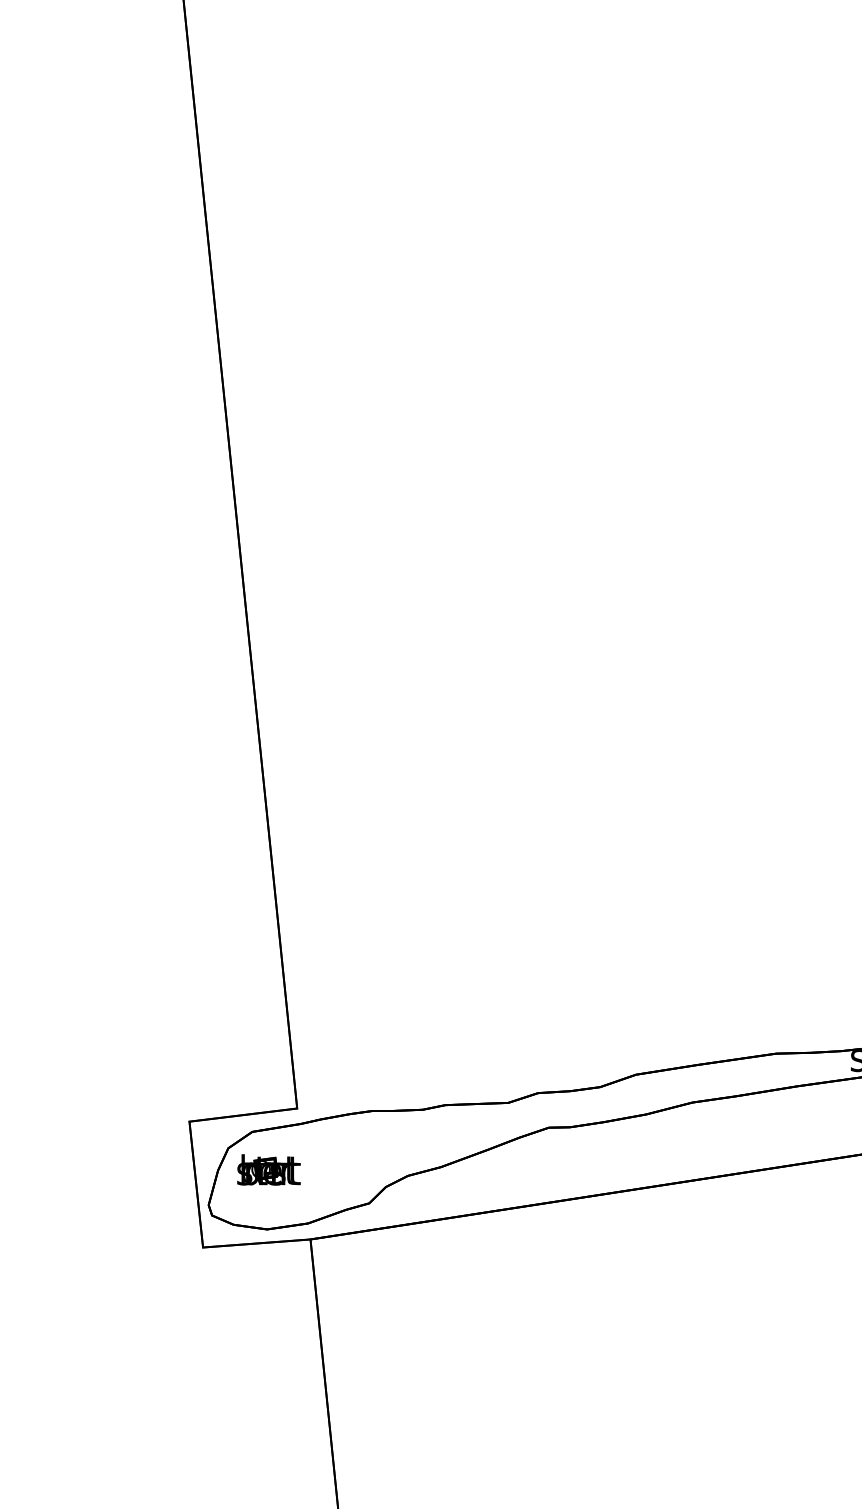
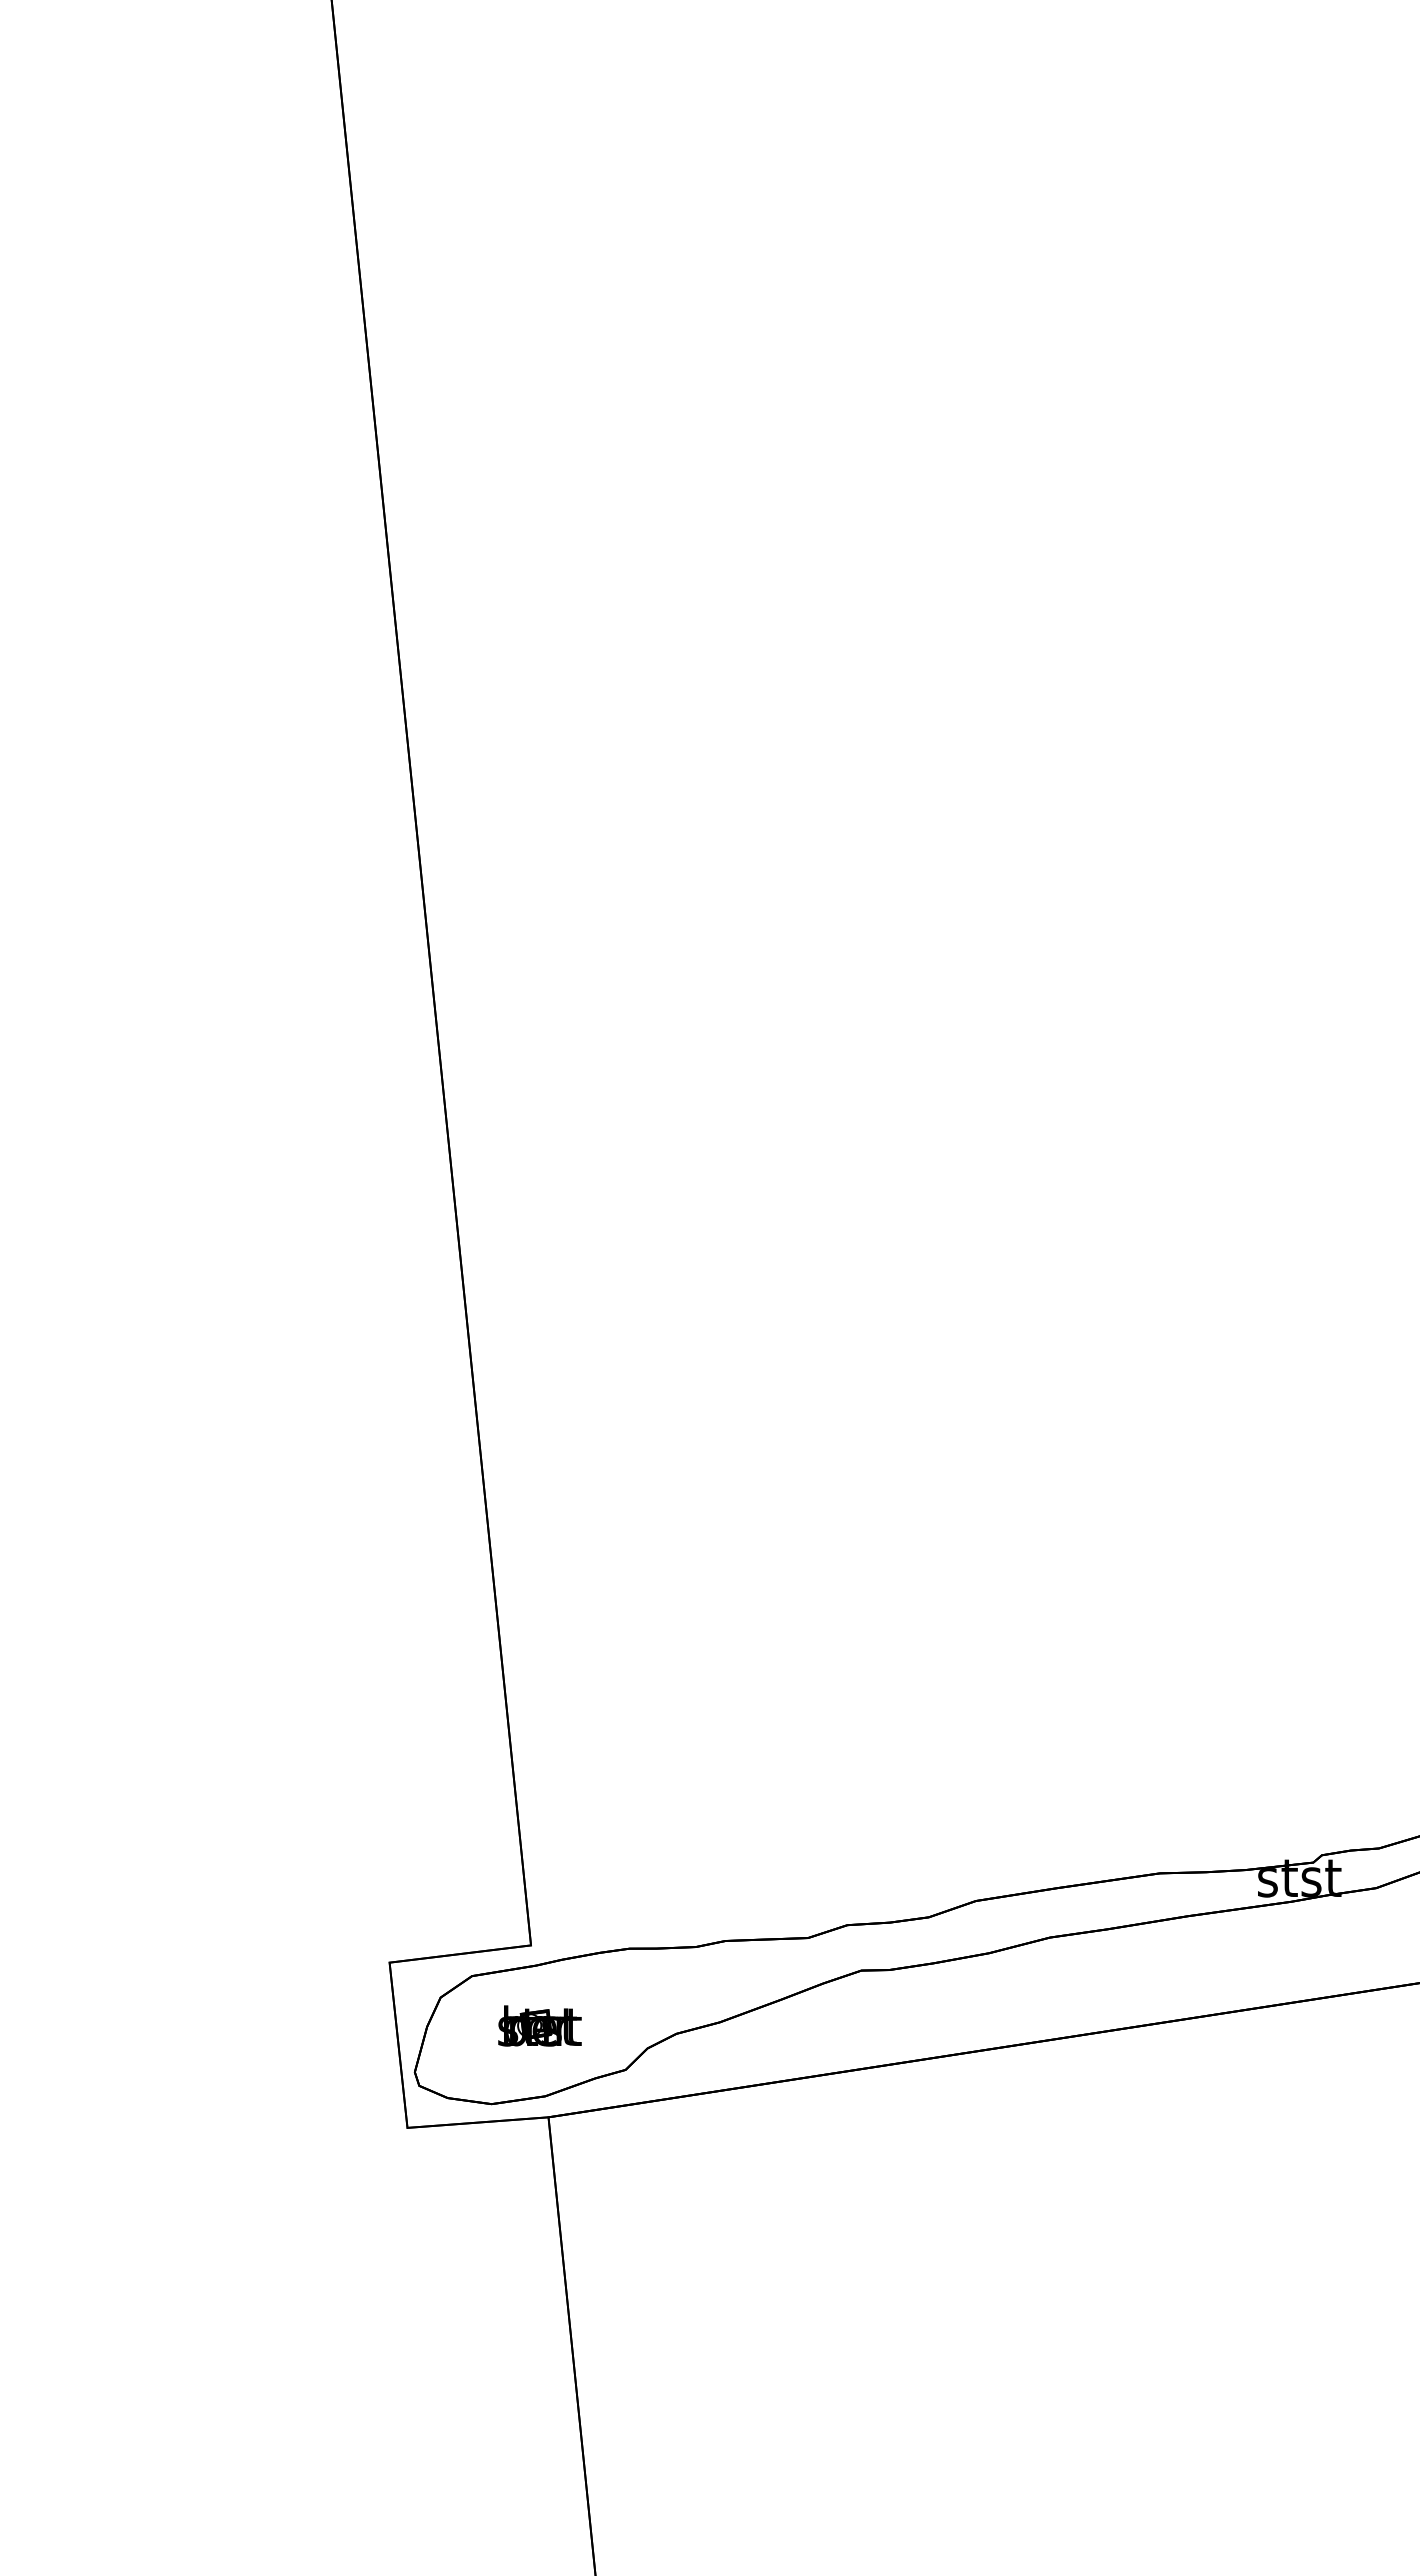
part: (268, 1169) -> (539, 2025), moved

